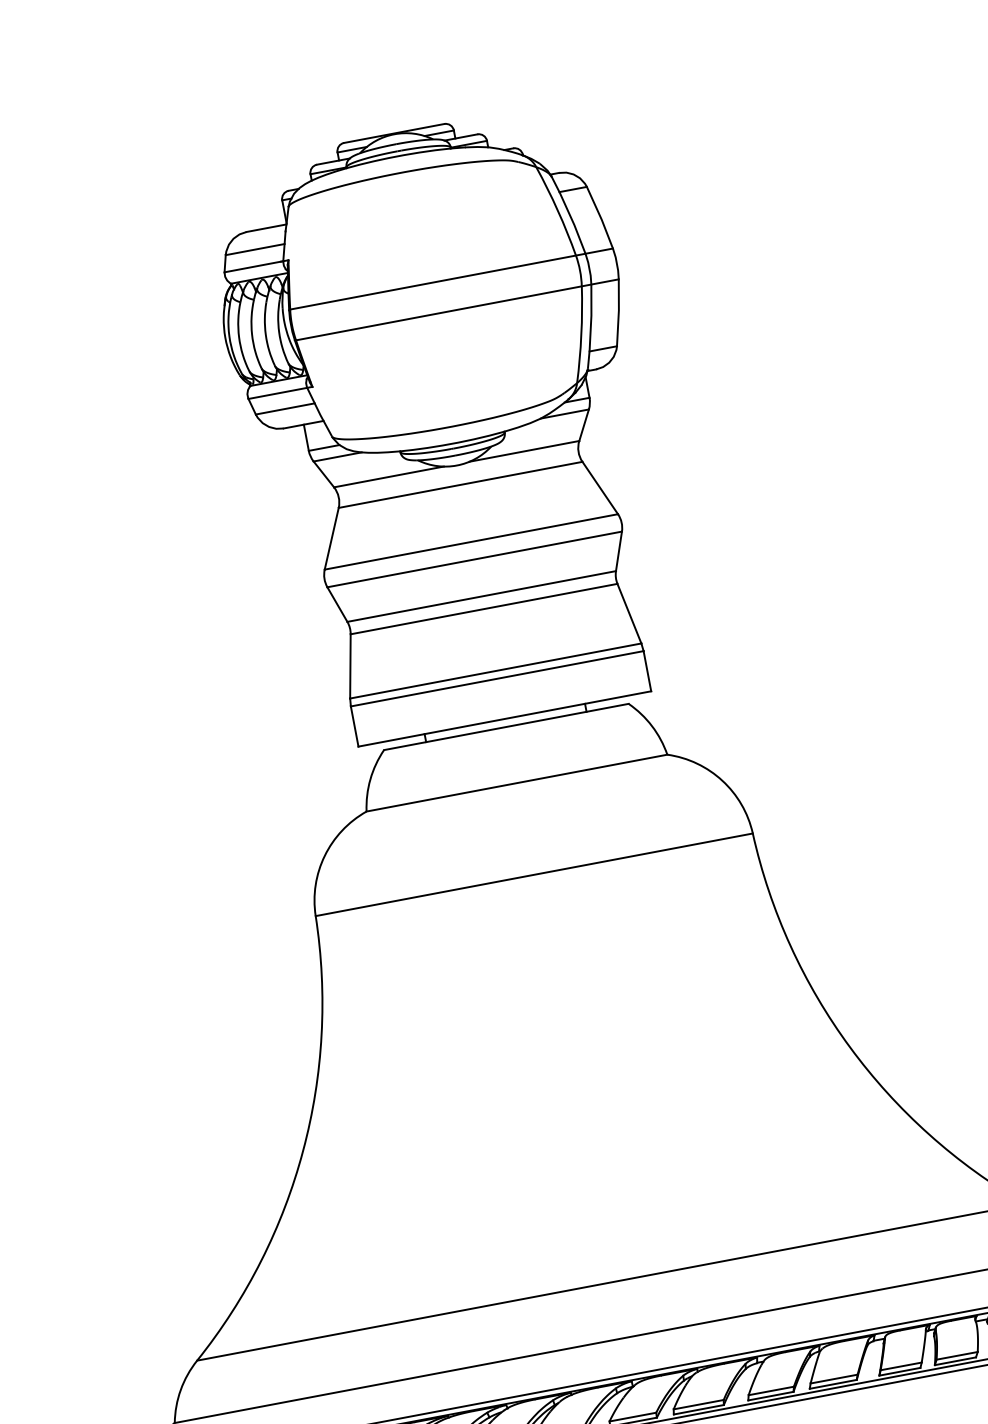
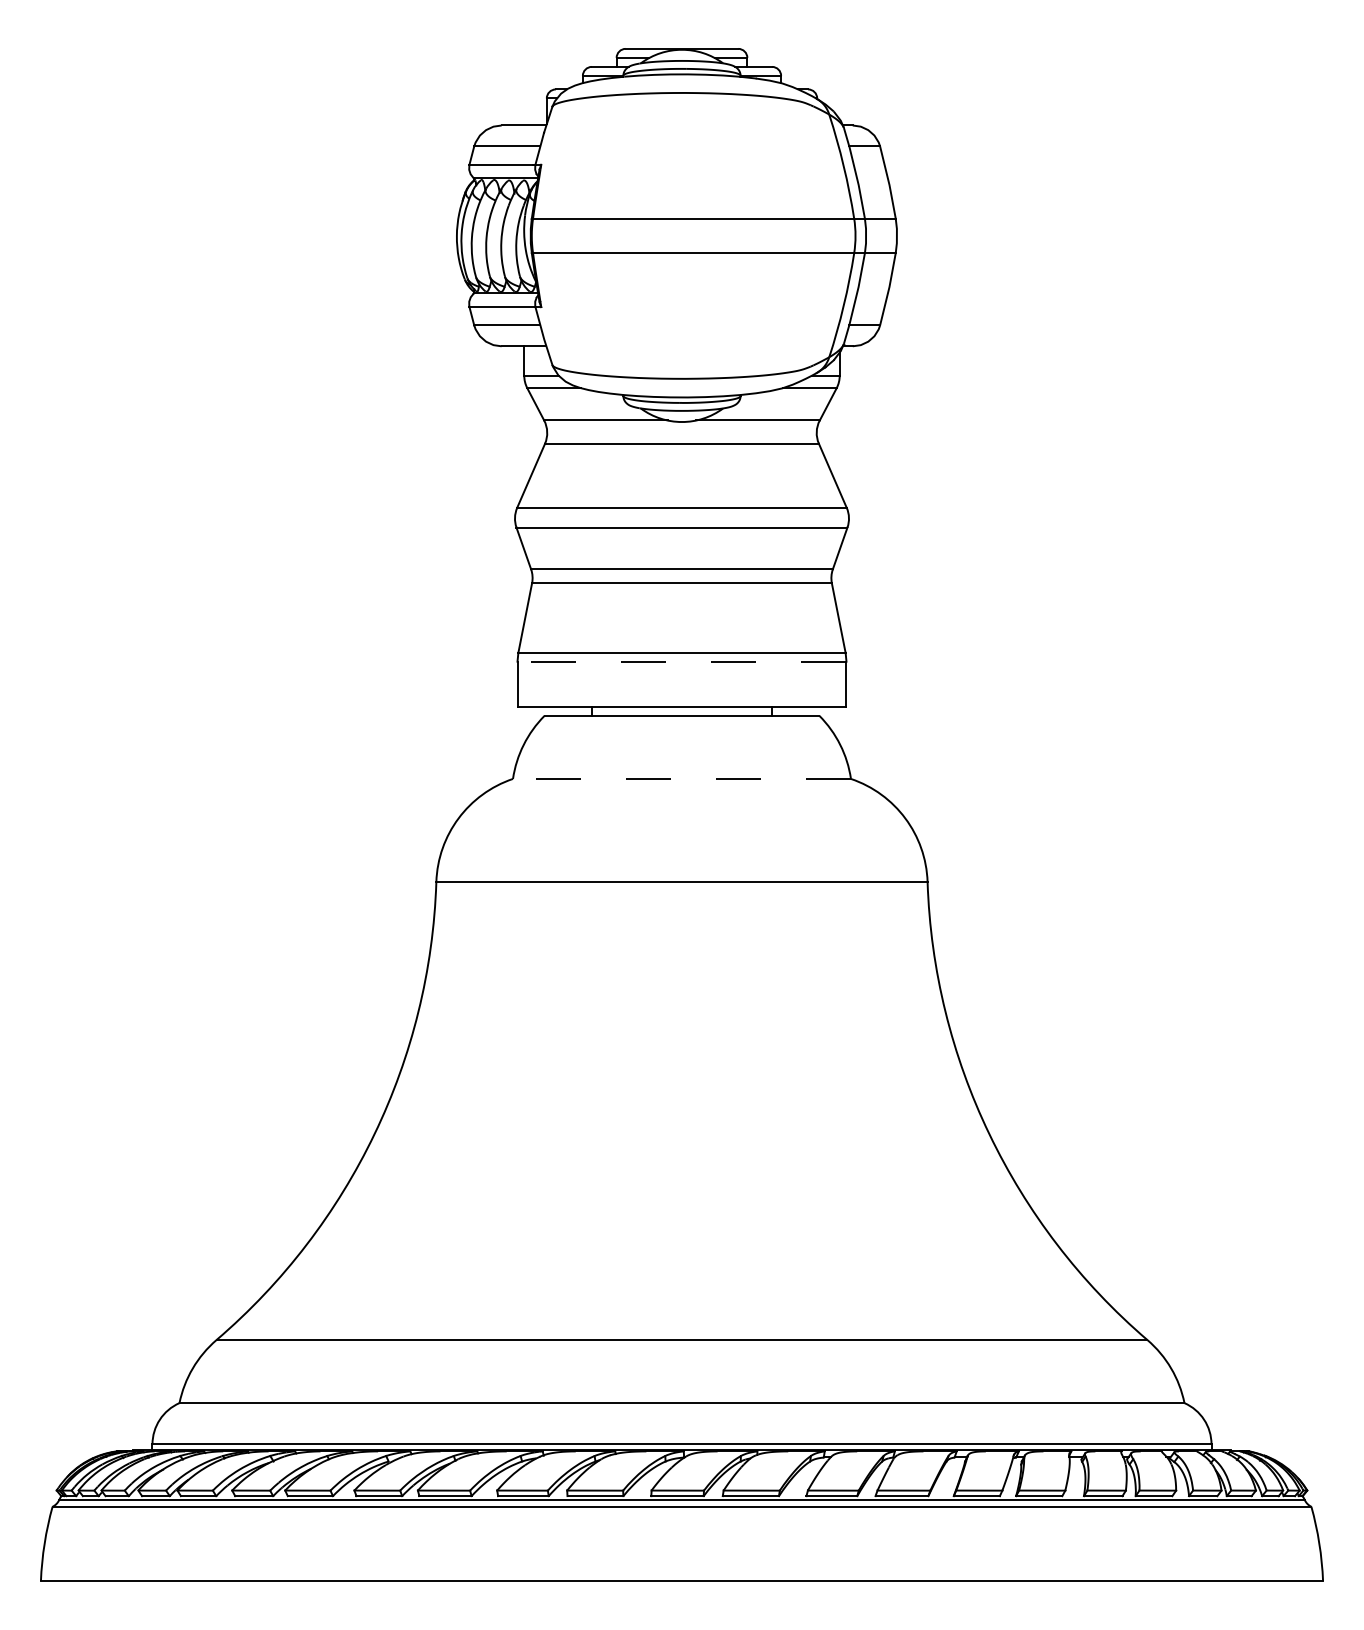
line: (496, 678) -> (681, 661), solid -> dashed
line: (517, 782) -> (682, 778), solid -> dashed

